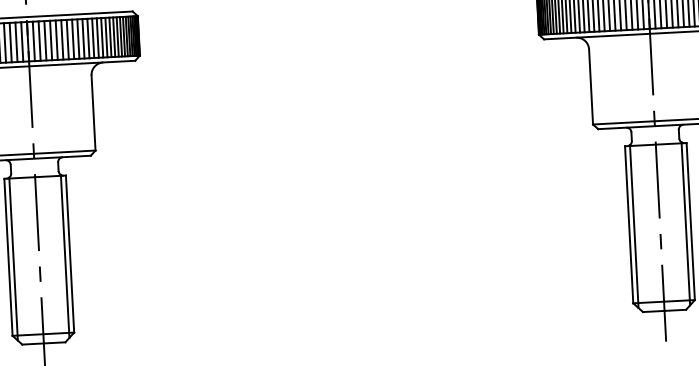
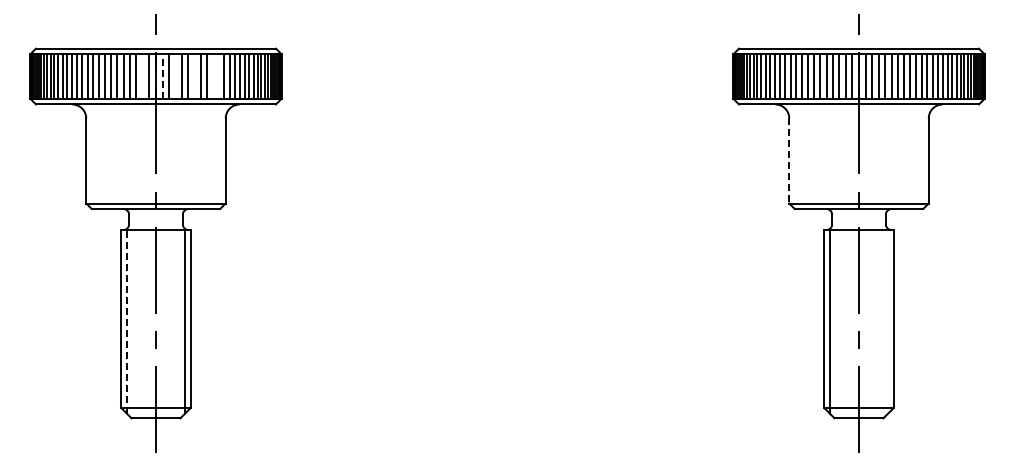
line: (83, 38) -> (218, 76), removed
line: (62, 39) -> (194, 76), removed
line: (77, 39) -> (212, 76), removed
line: (45, 40) -> (175, 76), removed
line: (33, 41) -> (162, 76), solid -> dashed
line: (16, 42) -> (142, 76), removed
line: (591, 86) -> (789, 160), solid -> dashed
line: (686, 223) -> (888, 320), removed
line: (13, 258) -> (126, 320), solid -> dashed

